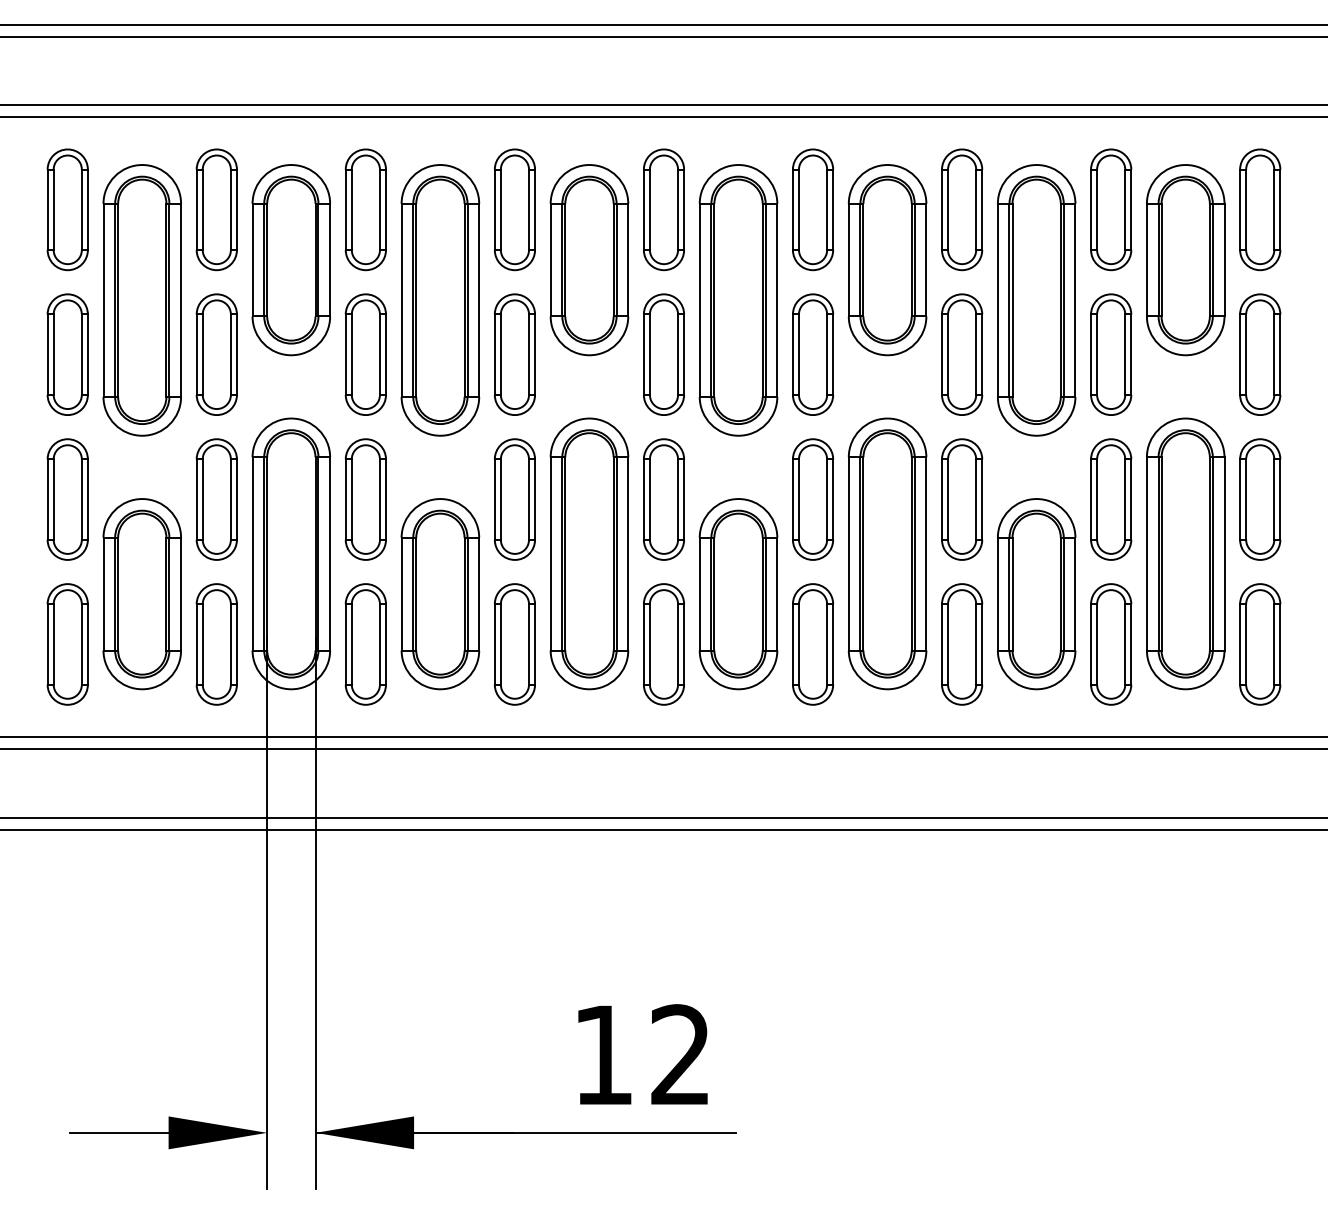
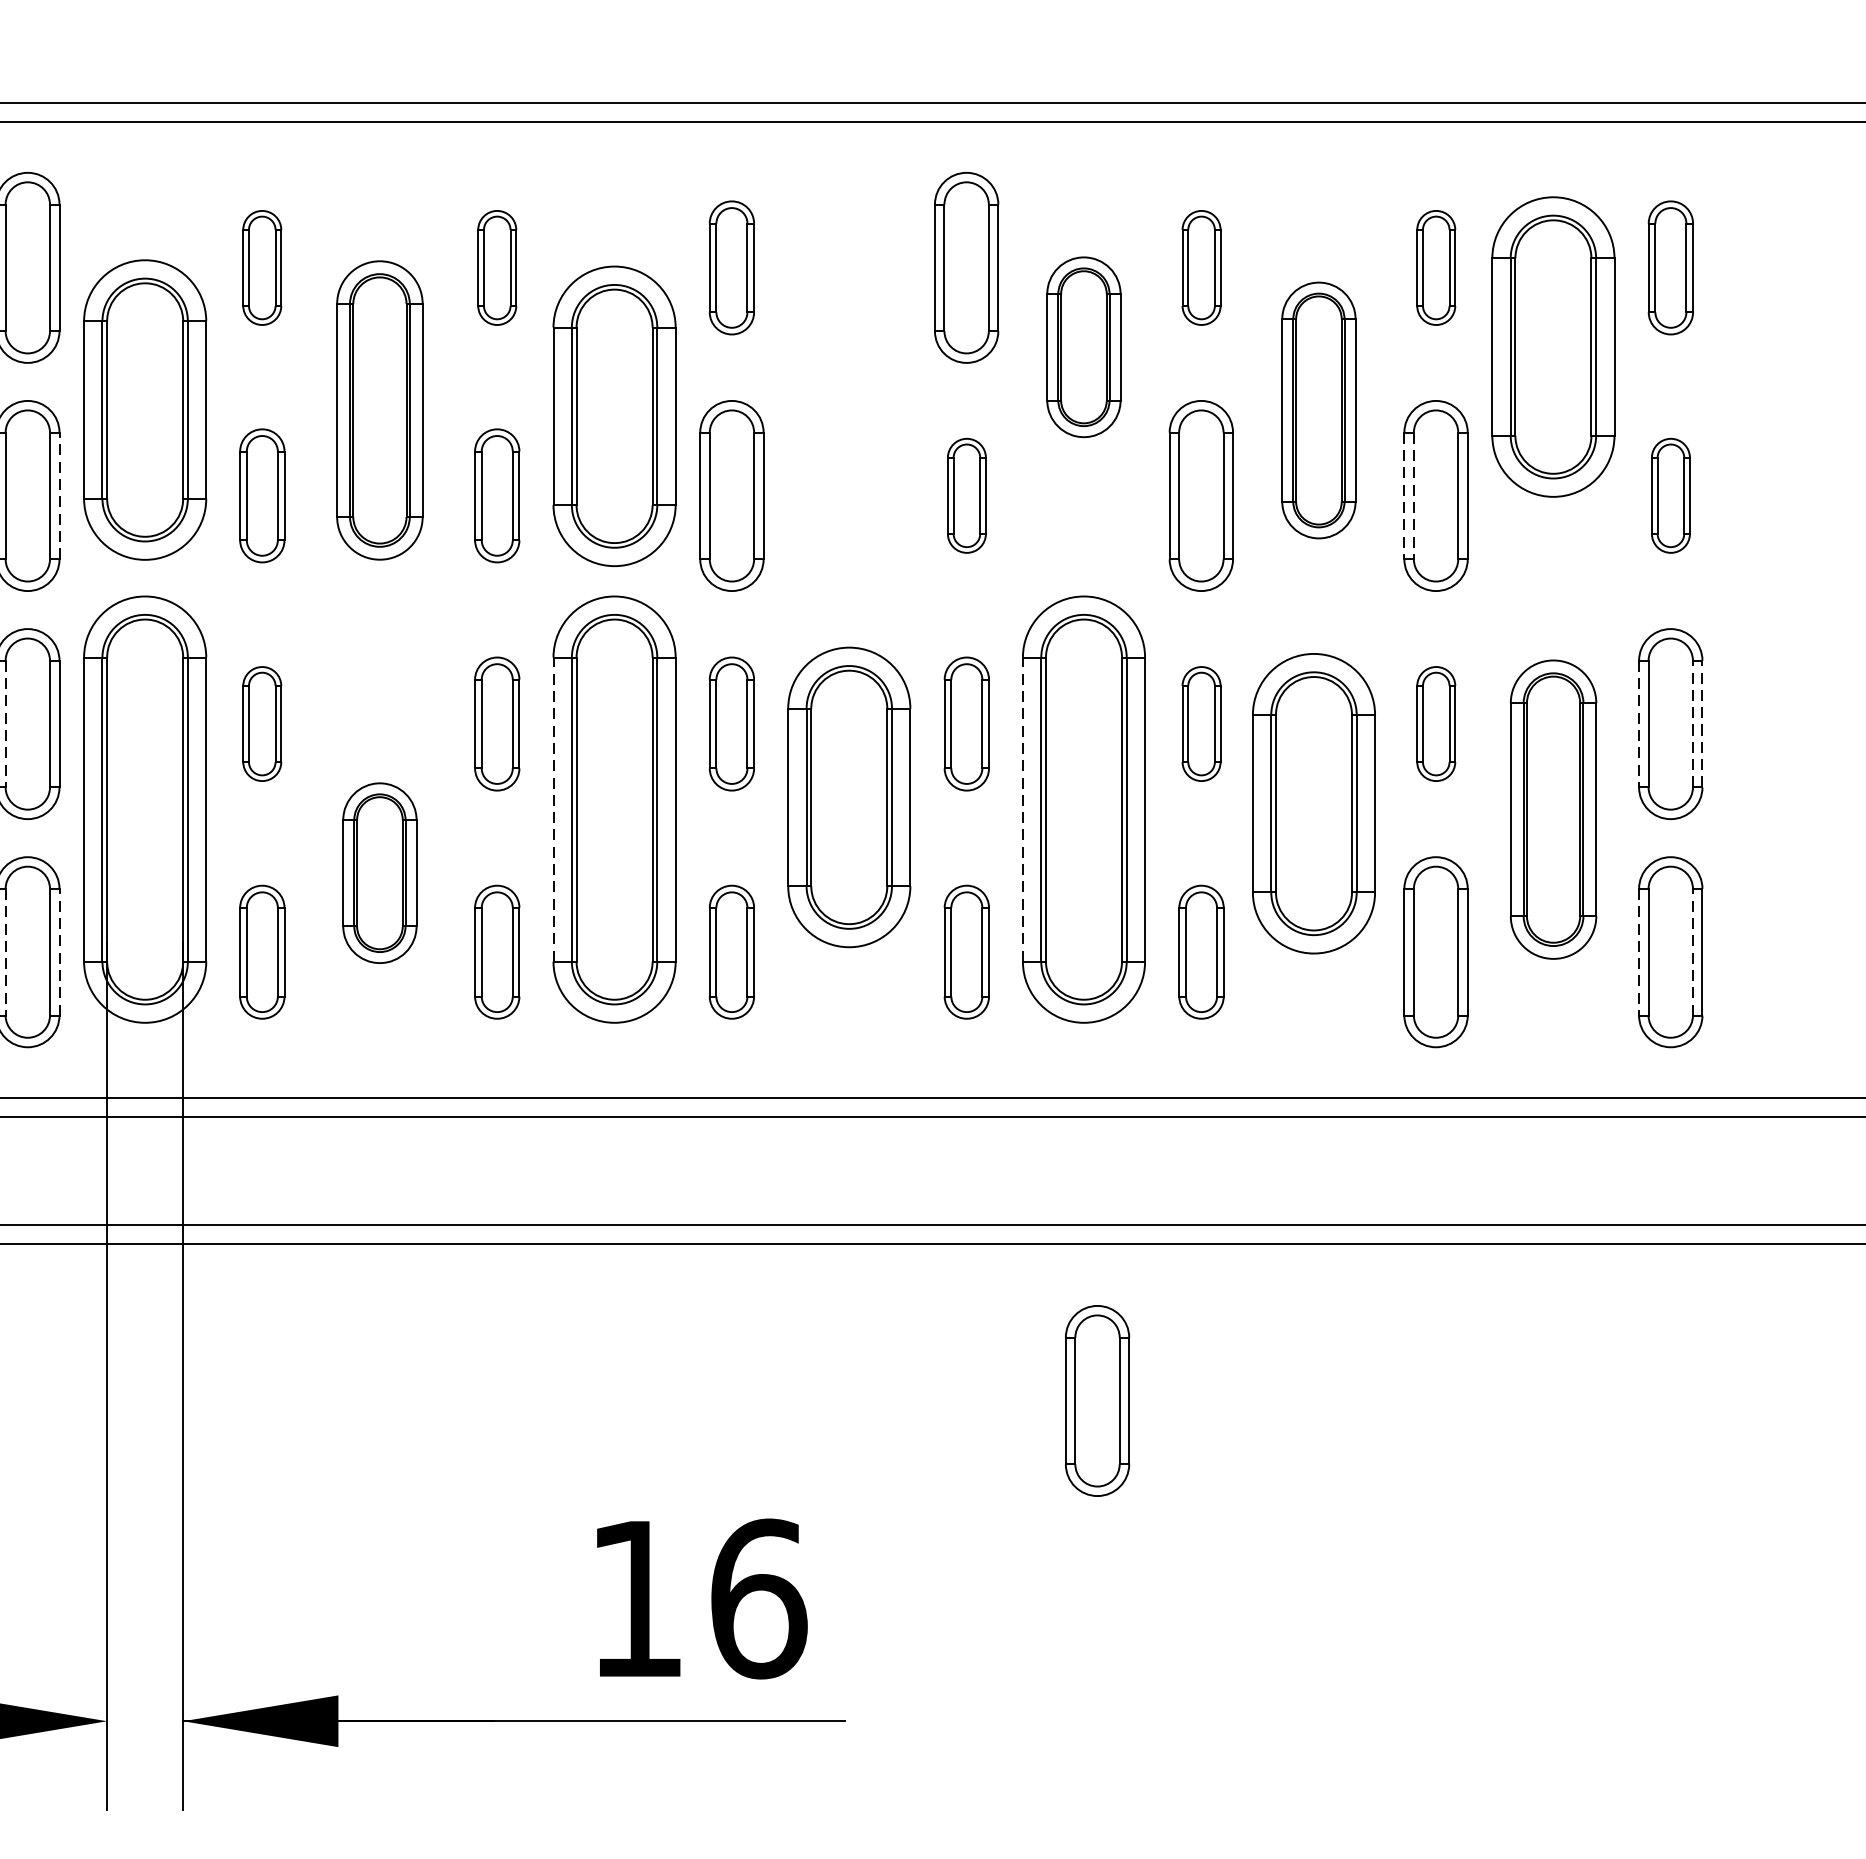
part: (365, 209) -> (261, 267), size x0.6
part: (514, 209) -> (496, 267), size x0.6
part: (663, 209) -> (731, 267), size x0.7
part: (962, 209) -> (1201, 267), size x0.6
part: (1111, 209) -> (1436, 267), size x0.6
part: (1260, 209) -> (1671, 267), size x0.7
part: (290, 260) -> (143, 410), moved
part: (589, 260) -> (614, 416), moved
part: (887, 260) -> (1083, 347), size x0.6
part: (440, 300) -> (380, 410), size x0.7
part: (738, 300) -> (849, 410), removed
part: (1036, 300) -> (1318, 410), size x0.6
line: (236, 354) -> (58, 495), solid -> dashed
part: (365, 354) -> (261, 495), size x0.7
part: (514, 354) -> (496, 495), size x0.7
part: (813, 354) -> (967, 495), size x0.6
part: (1260, 354) -> (1671, 495), size x0.6
line: (1091, 355) -> (1405, 497), solid -> dashed
line: (1097, 355) -> (1414, 497), solid -> dashed
part: (365, 499) -> (261, 723), size x0.6
part: (514, 499) -> (496, 723), size x0.7
part: (663, 499) -> (731, 723), size x0.7
part: (813, 499) -> (967, 723), size x0.7
part: (962, 499) -> (1201, 723), size x0.6
part: (1111, 499) -> (1436, 723), size x0.6
line: (1274, 499) -> (1693, 723), solid -> dashed
line: (1280, 499) -> (1702, 723), solid -> dashed
line: (202, 500) -> (5, 725), solid -> dashed
line: (1240, 500) -> (1639, 725), solid -> dashed
line: (550, 553) -> (553, 808), solid -> dashed
line: (848, 553) -> (1022, 808), solid -> dashed
part: (1185, 553) -> (1553, 808), size x0.7
part: (440, 594) -> (380, 873), size x0.6
part: (738, 594) -> (849, 797), moved
part: (1036, 594) -> (1313, 804), moved
line: (236, 643) -> (58, 950), solid -> dashed
line: (1274, 643) -> (1693, 950), solid -> dashed
line: (202, 644) -> (5, 952), solid -> dashed
part: (365, 644) -> (261, 952), size x0.7
part: (514, 644) -> (496, 952), size x0.7
part: (663, 644) -> (731, 952), size x0.7
part: (813, 644) -> (967, 952), size x0.7
part: (962, 644) -> (1201, 952), size x0.7
line: (1240, 644) -> (1639, 952), solid -> dashed
part: (896, 929) -> (1098, 1401), added
text: (681, 1055) -> (759, 1599), 12 -> 16

